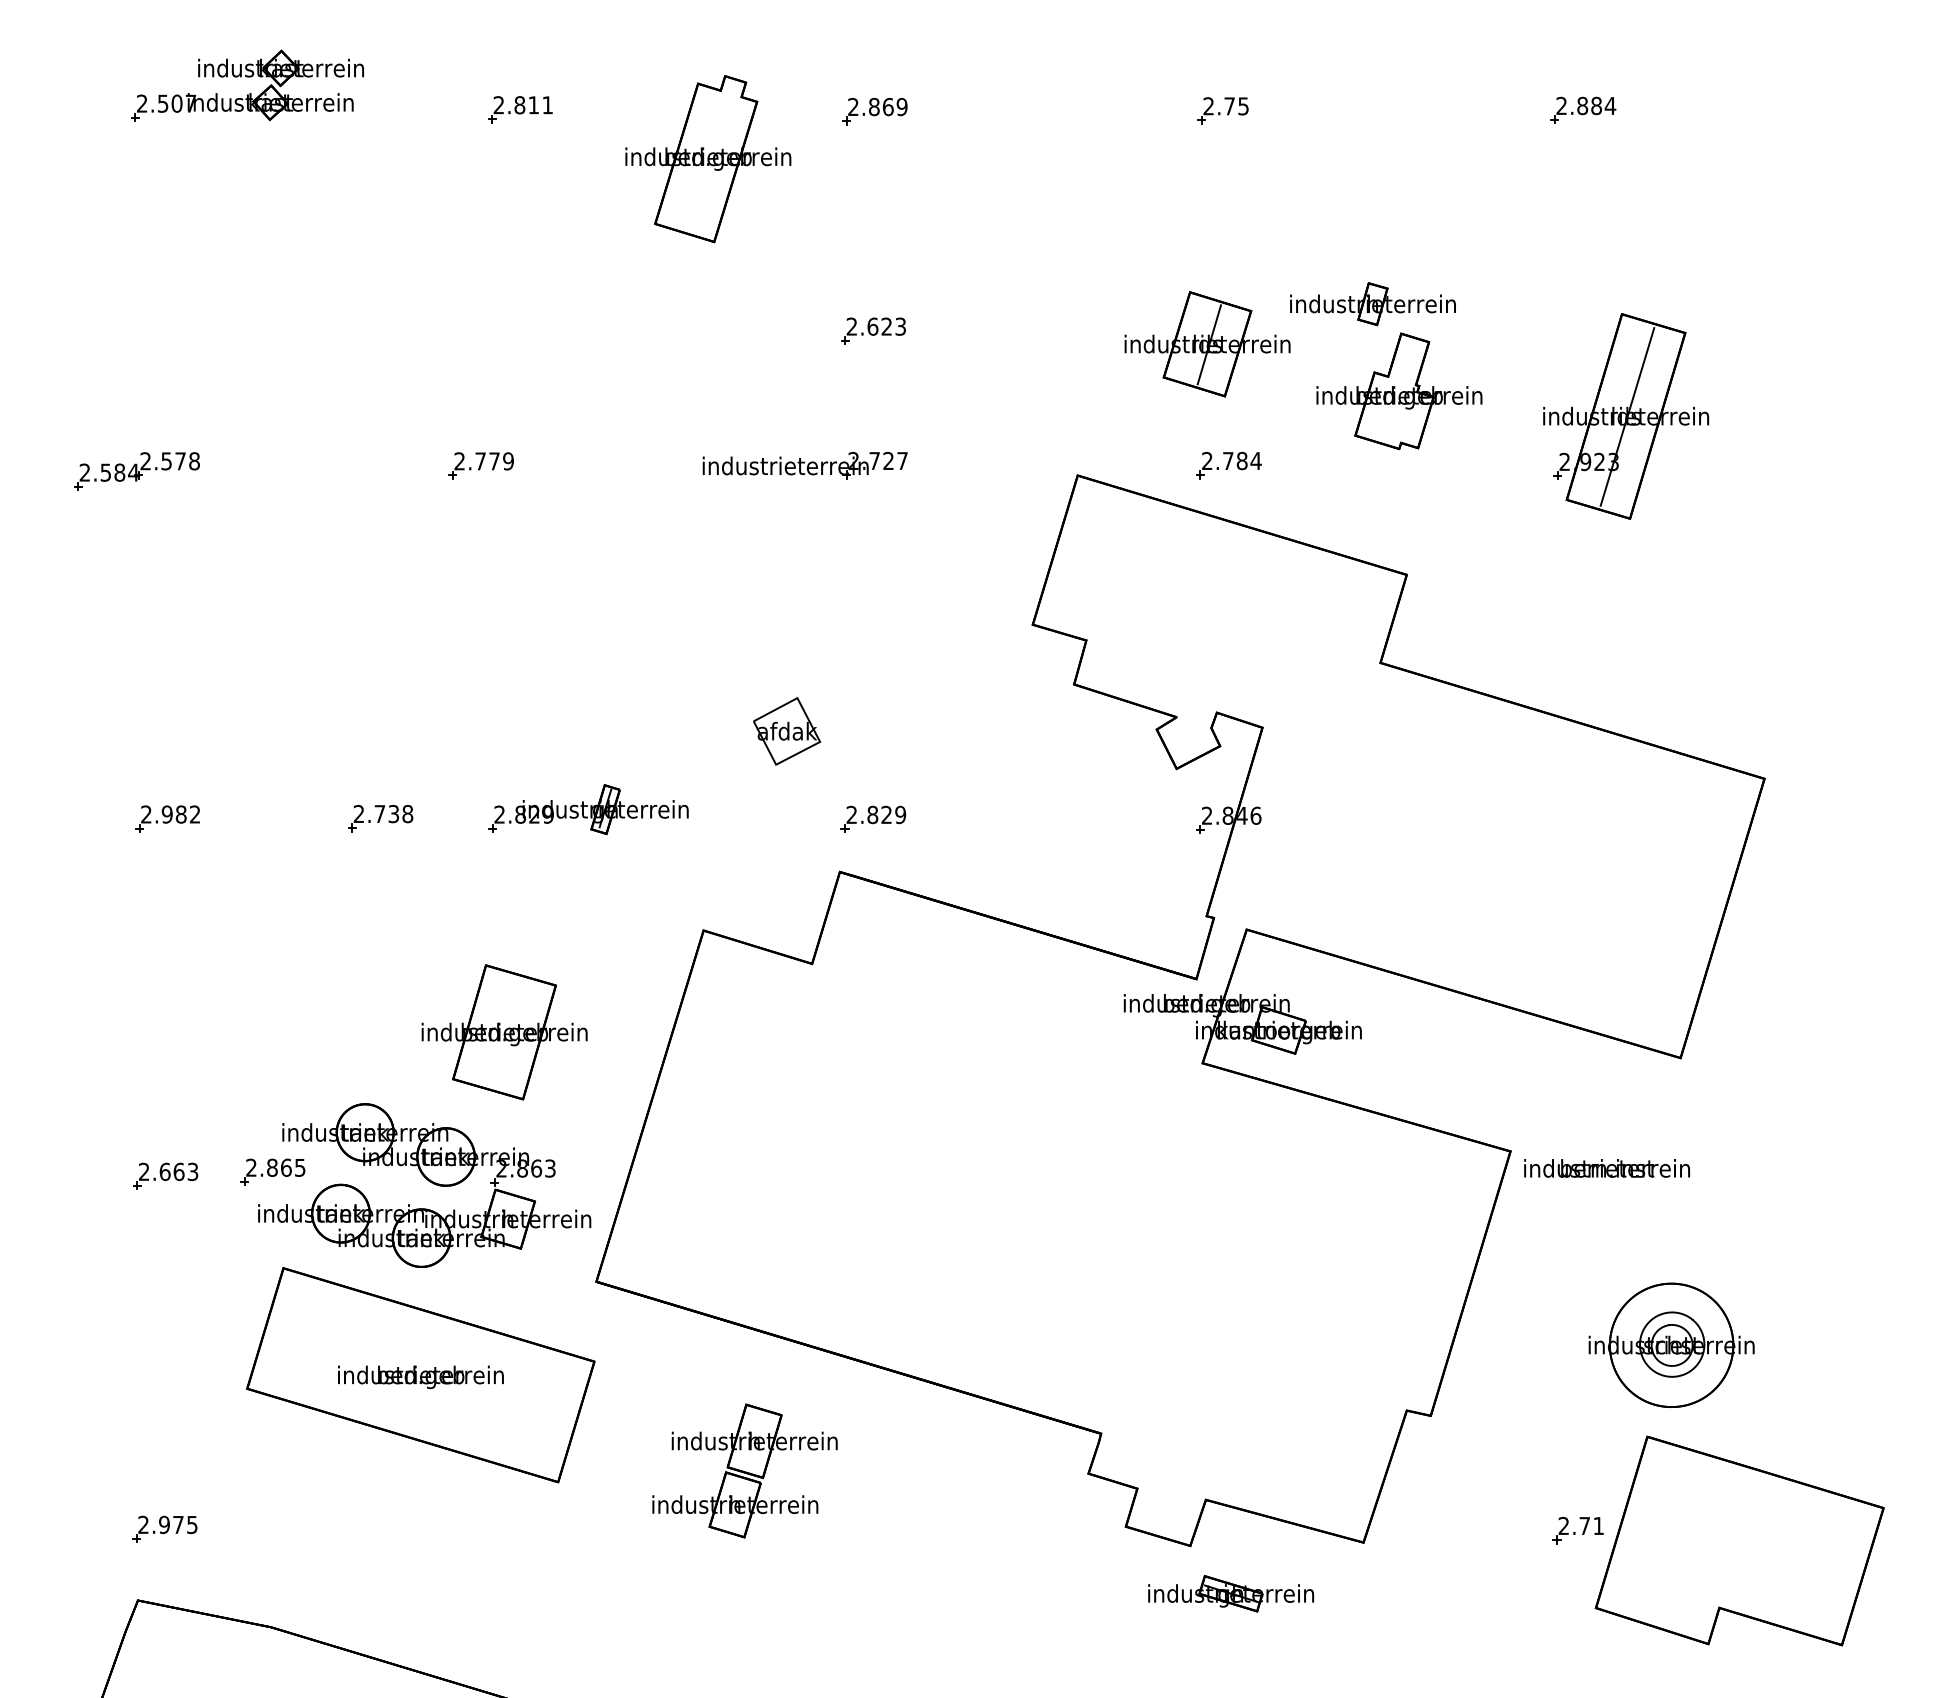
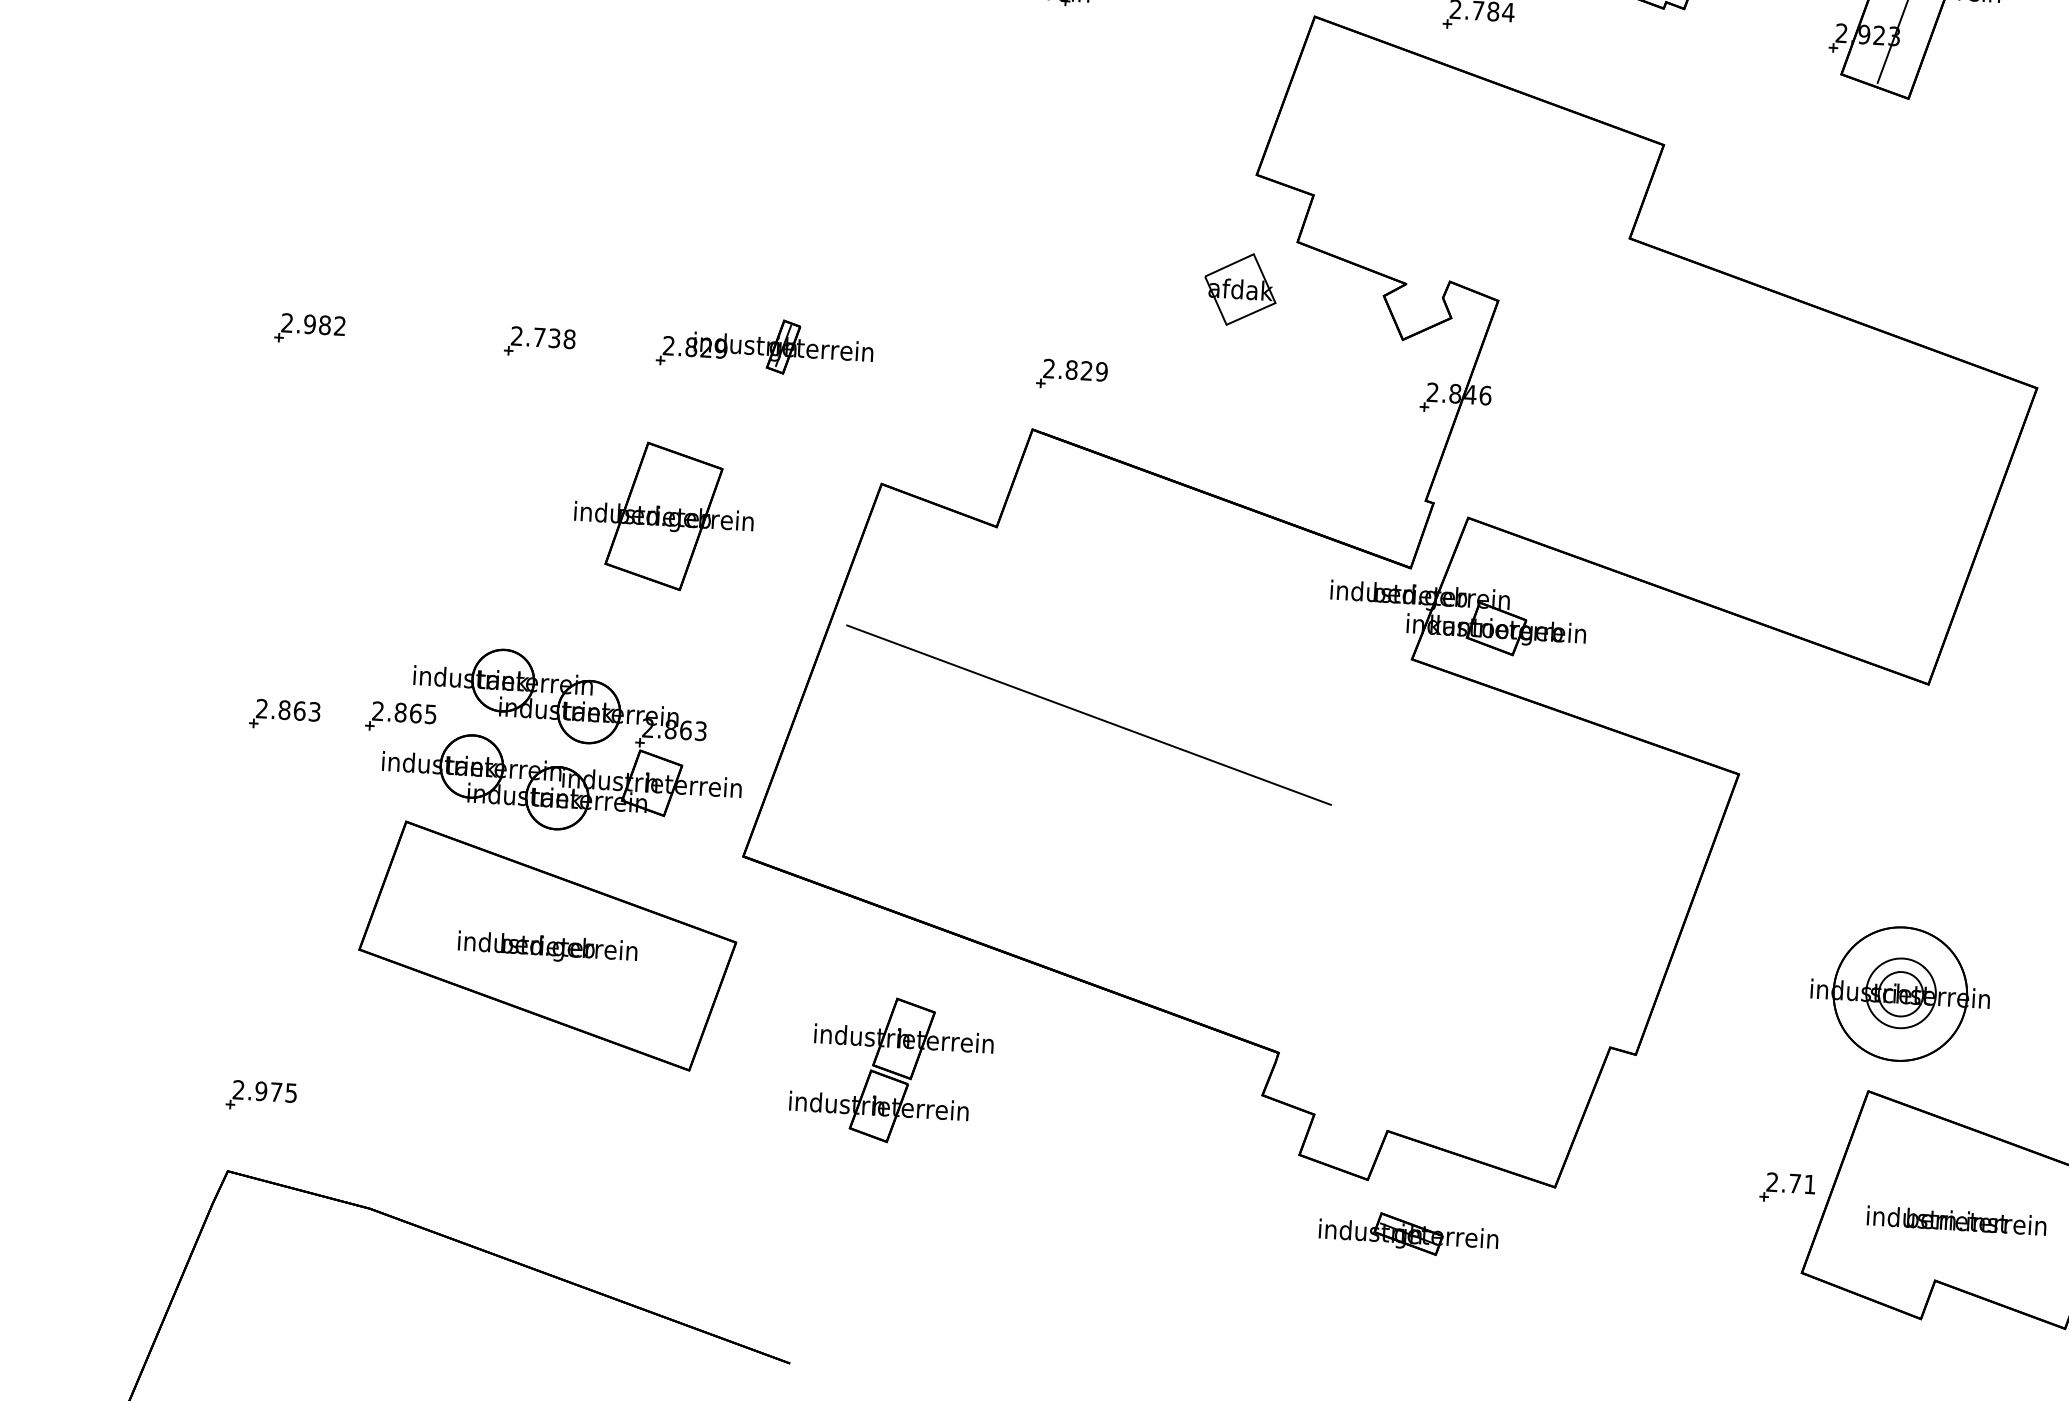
part: (787, 731) -> (1240, 289), moved
part: (504, 1032) -> (663, 516), moved
line: (907, 1131) -> (1088, 714), added
text: (1606, 1168) -> (1956, 1220), moved
text: (164, 1171) -> (284, 709), 2.663 -> 2.863

